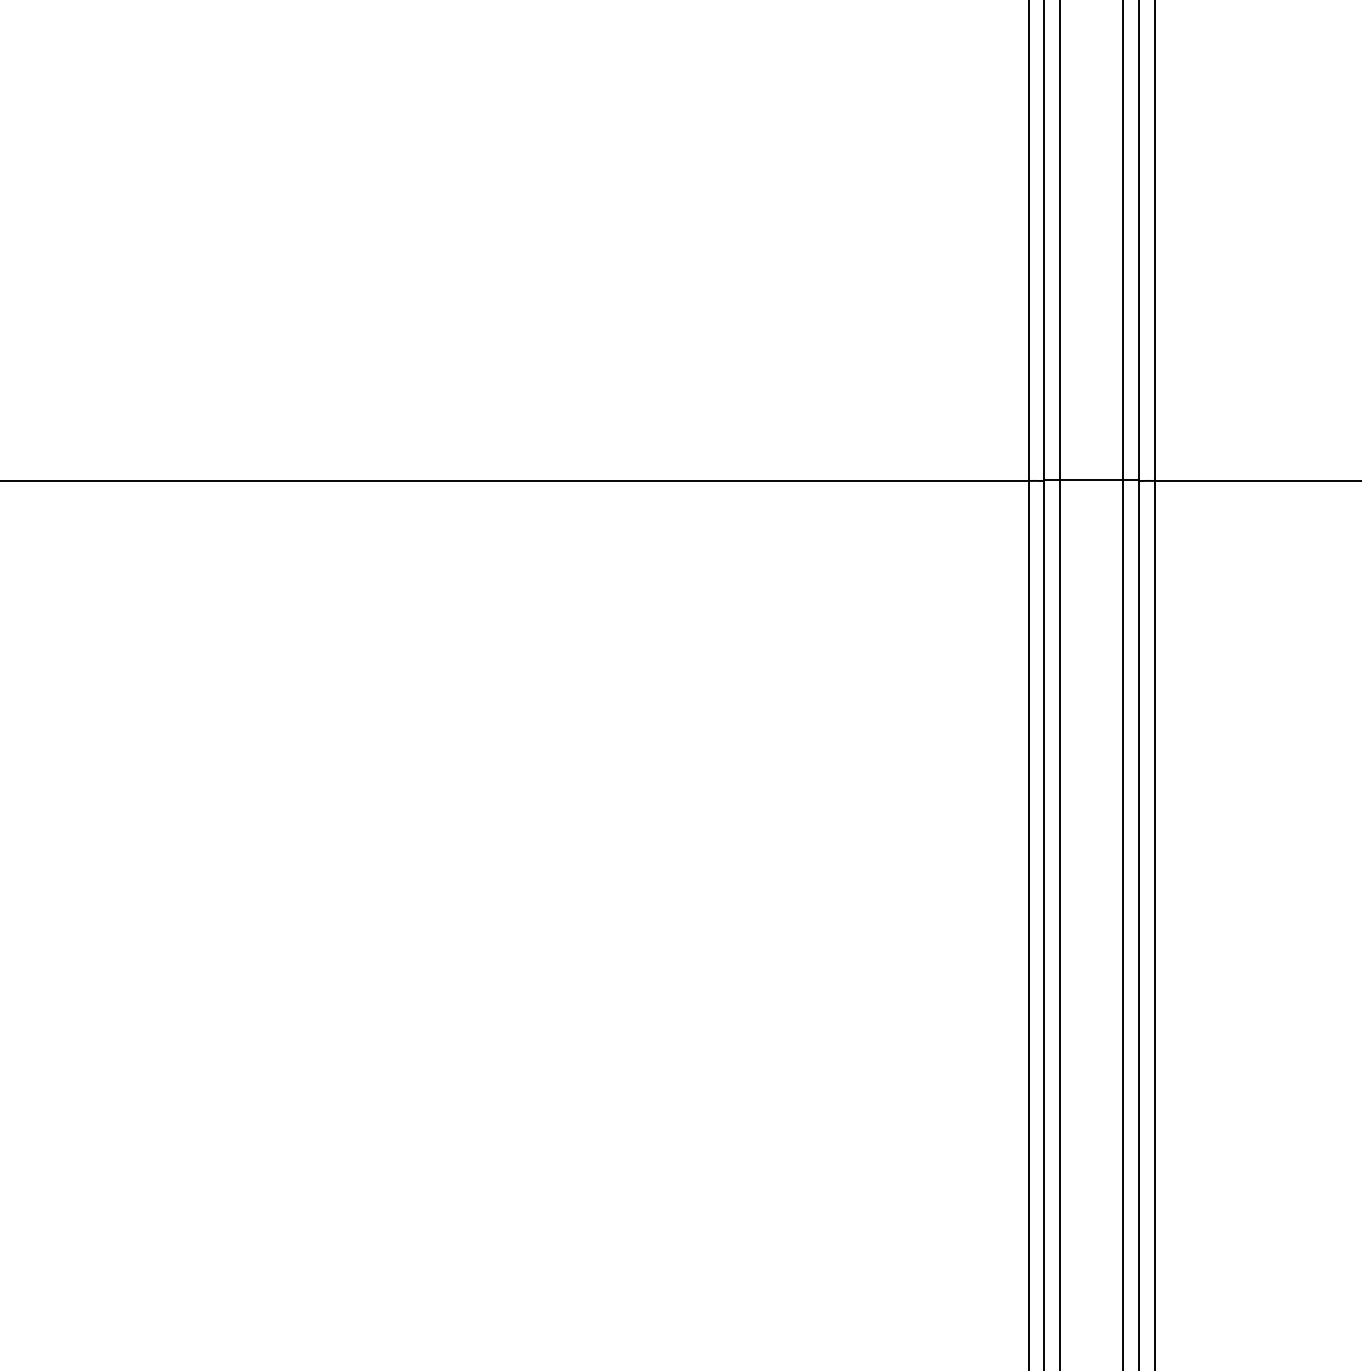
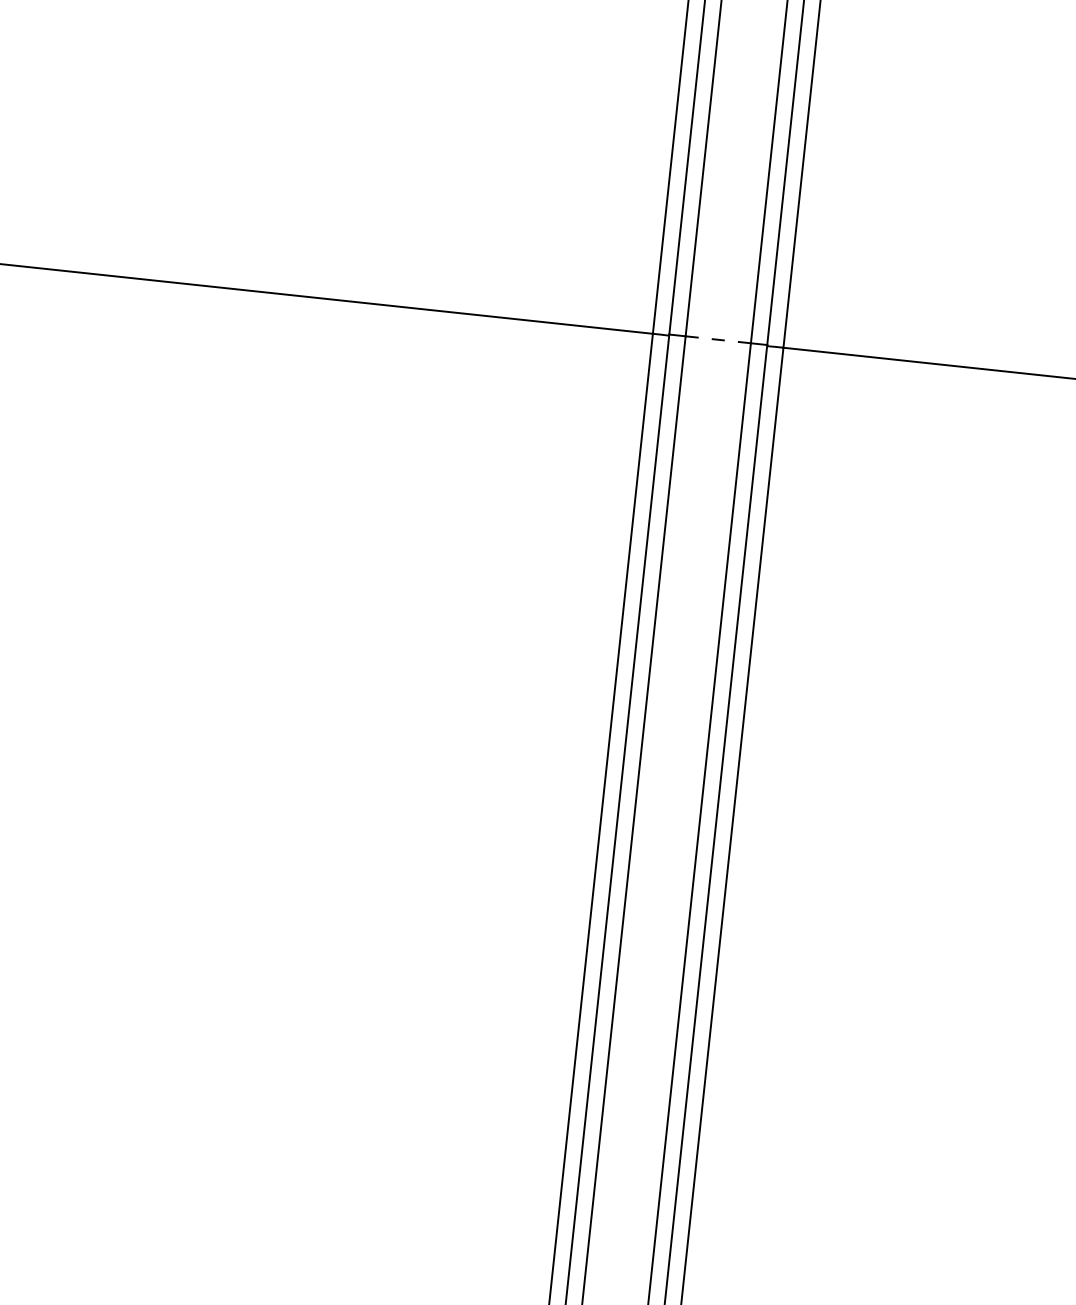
line: (1092, 479) -> (719, 339), solid -> dashed

